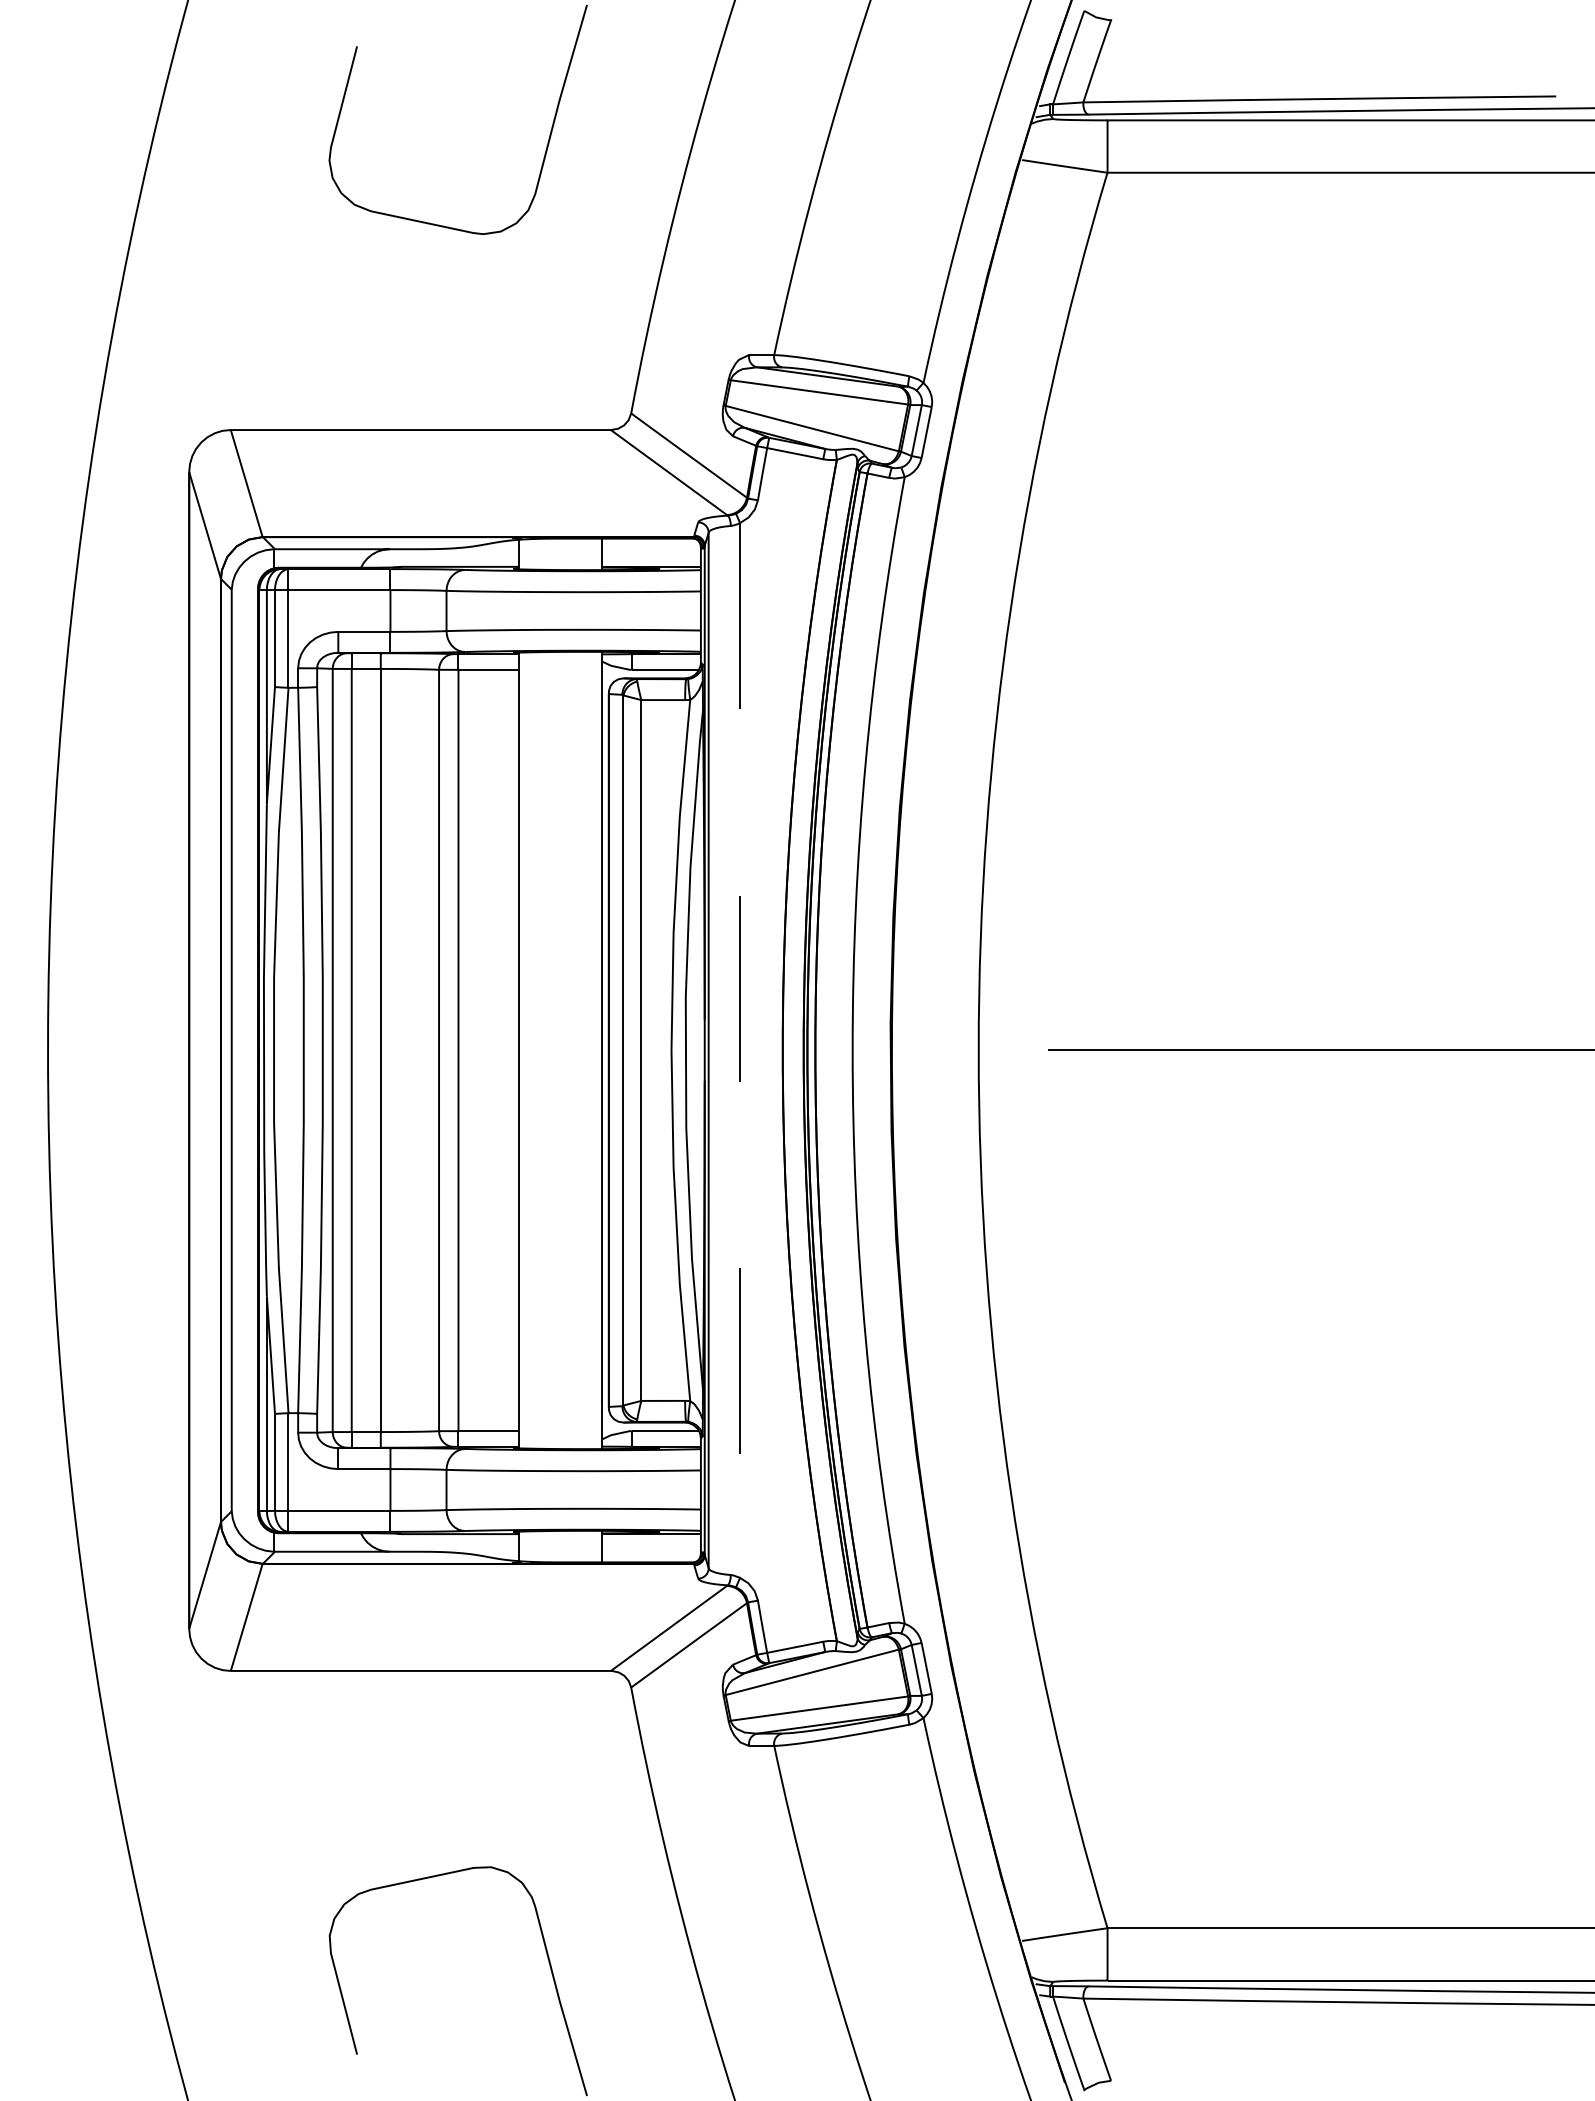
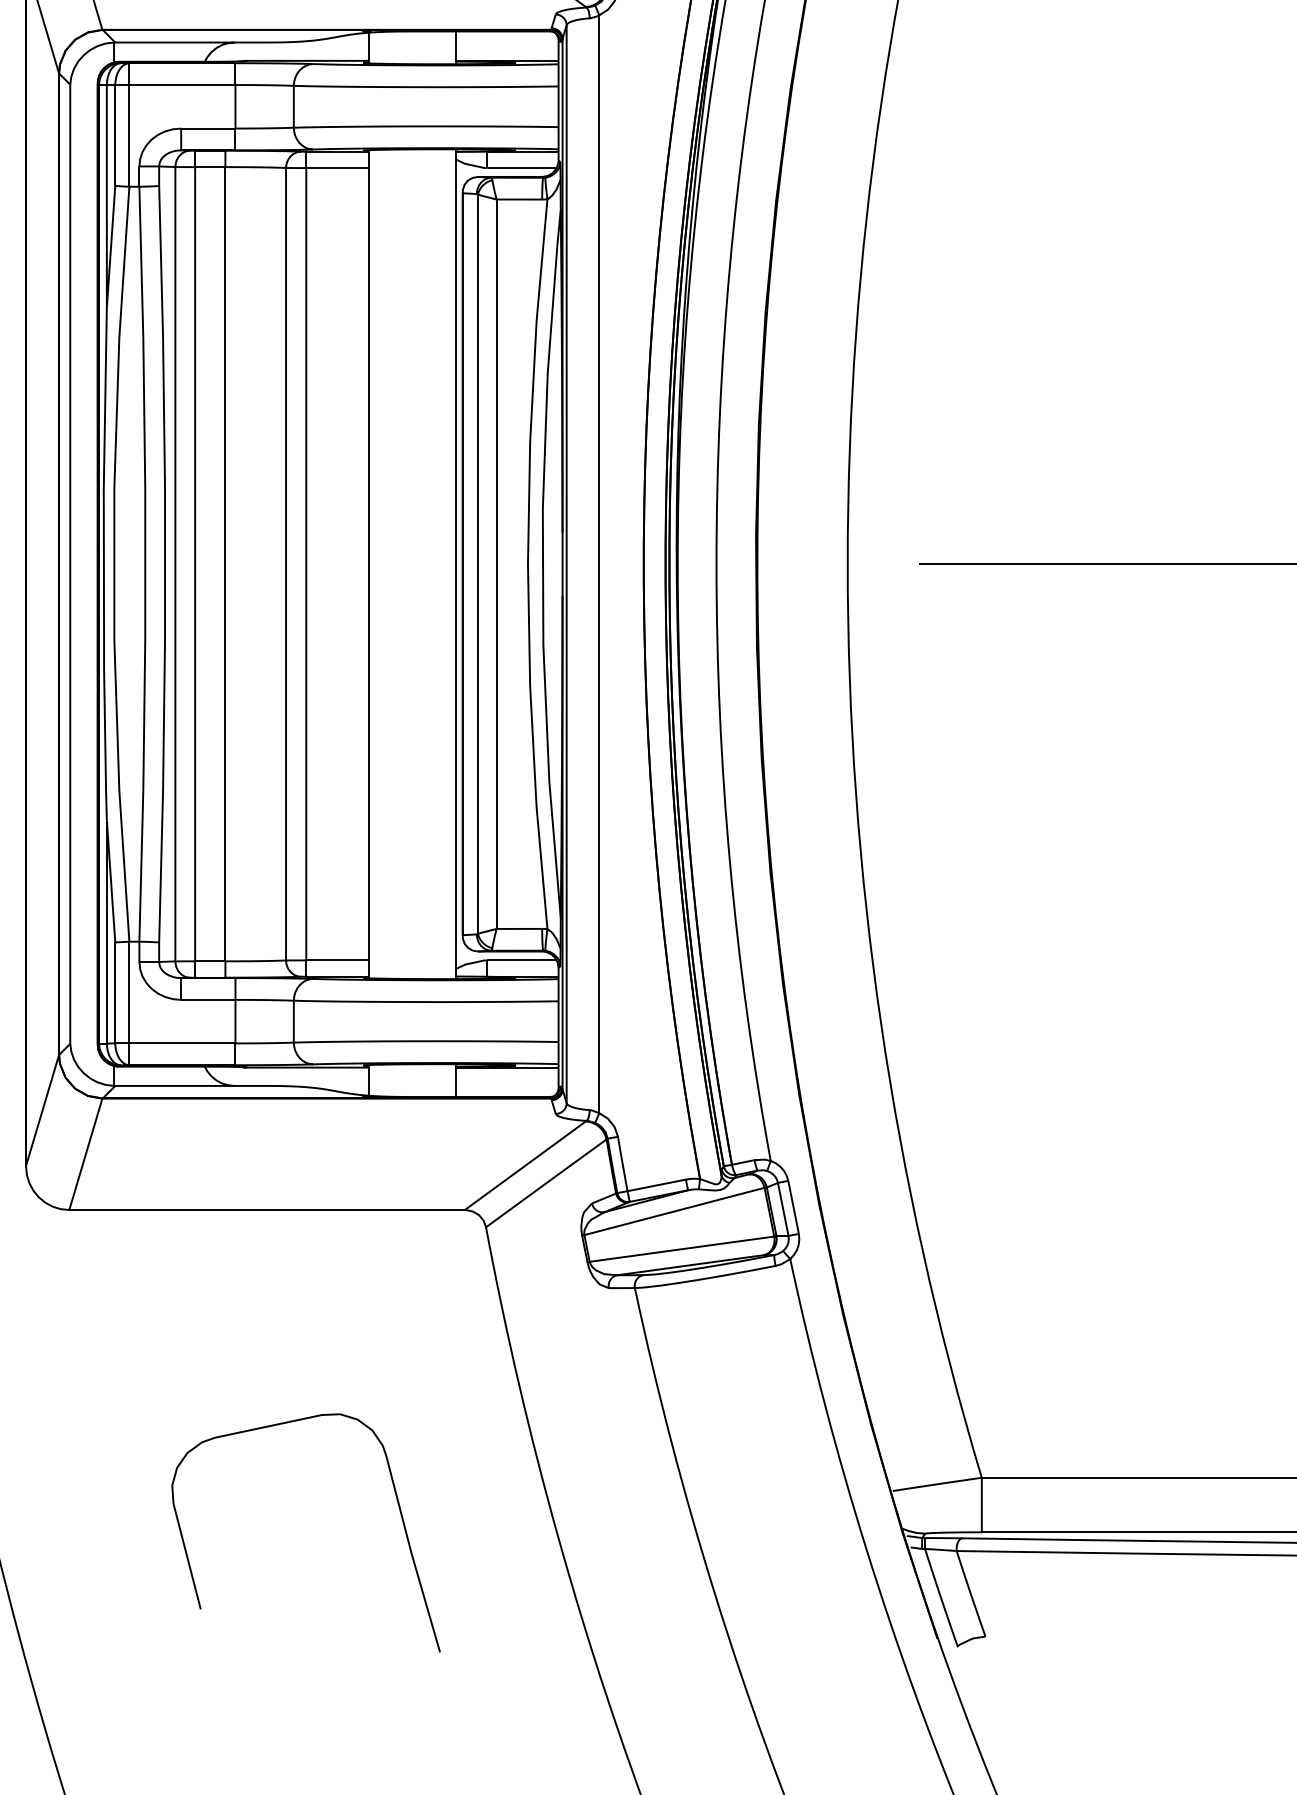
line: (740, 1051) -> (599, 565), dashed -> solid

